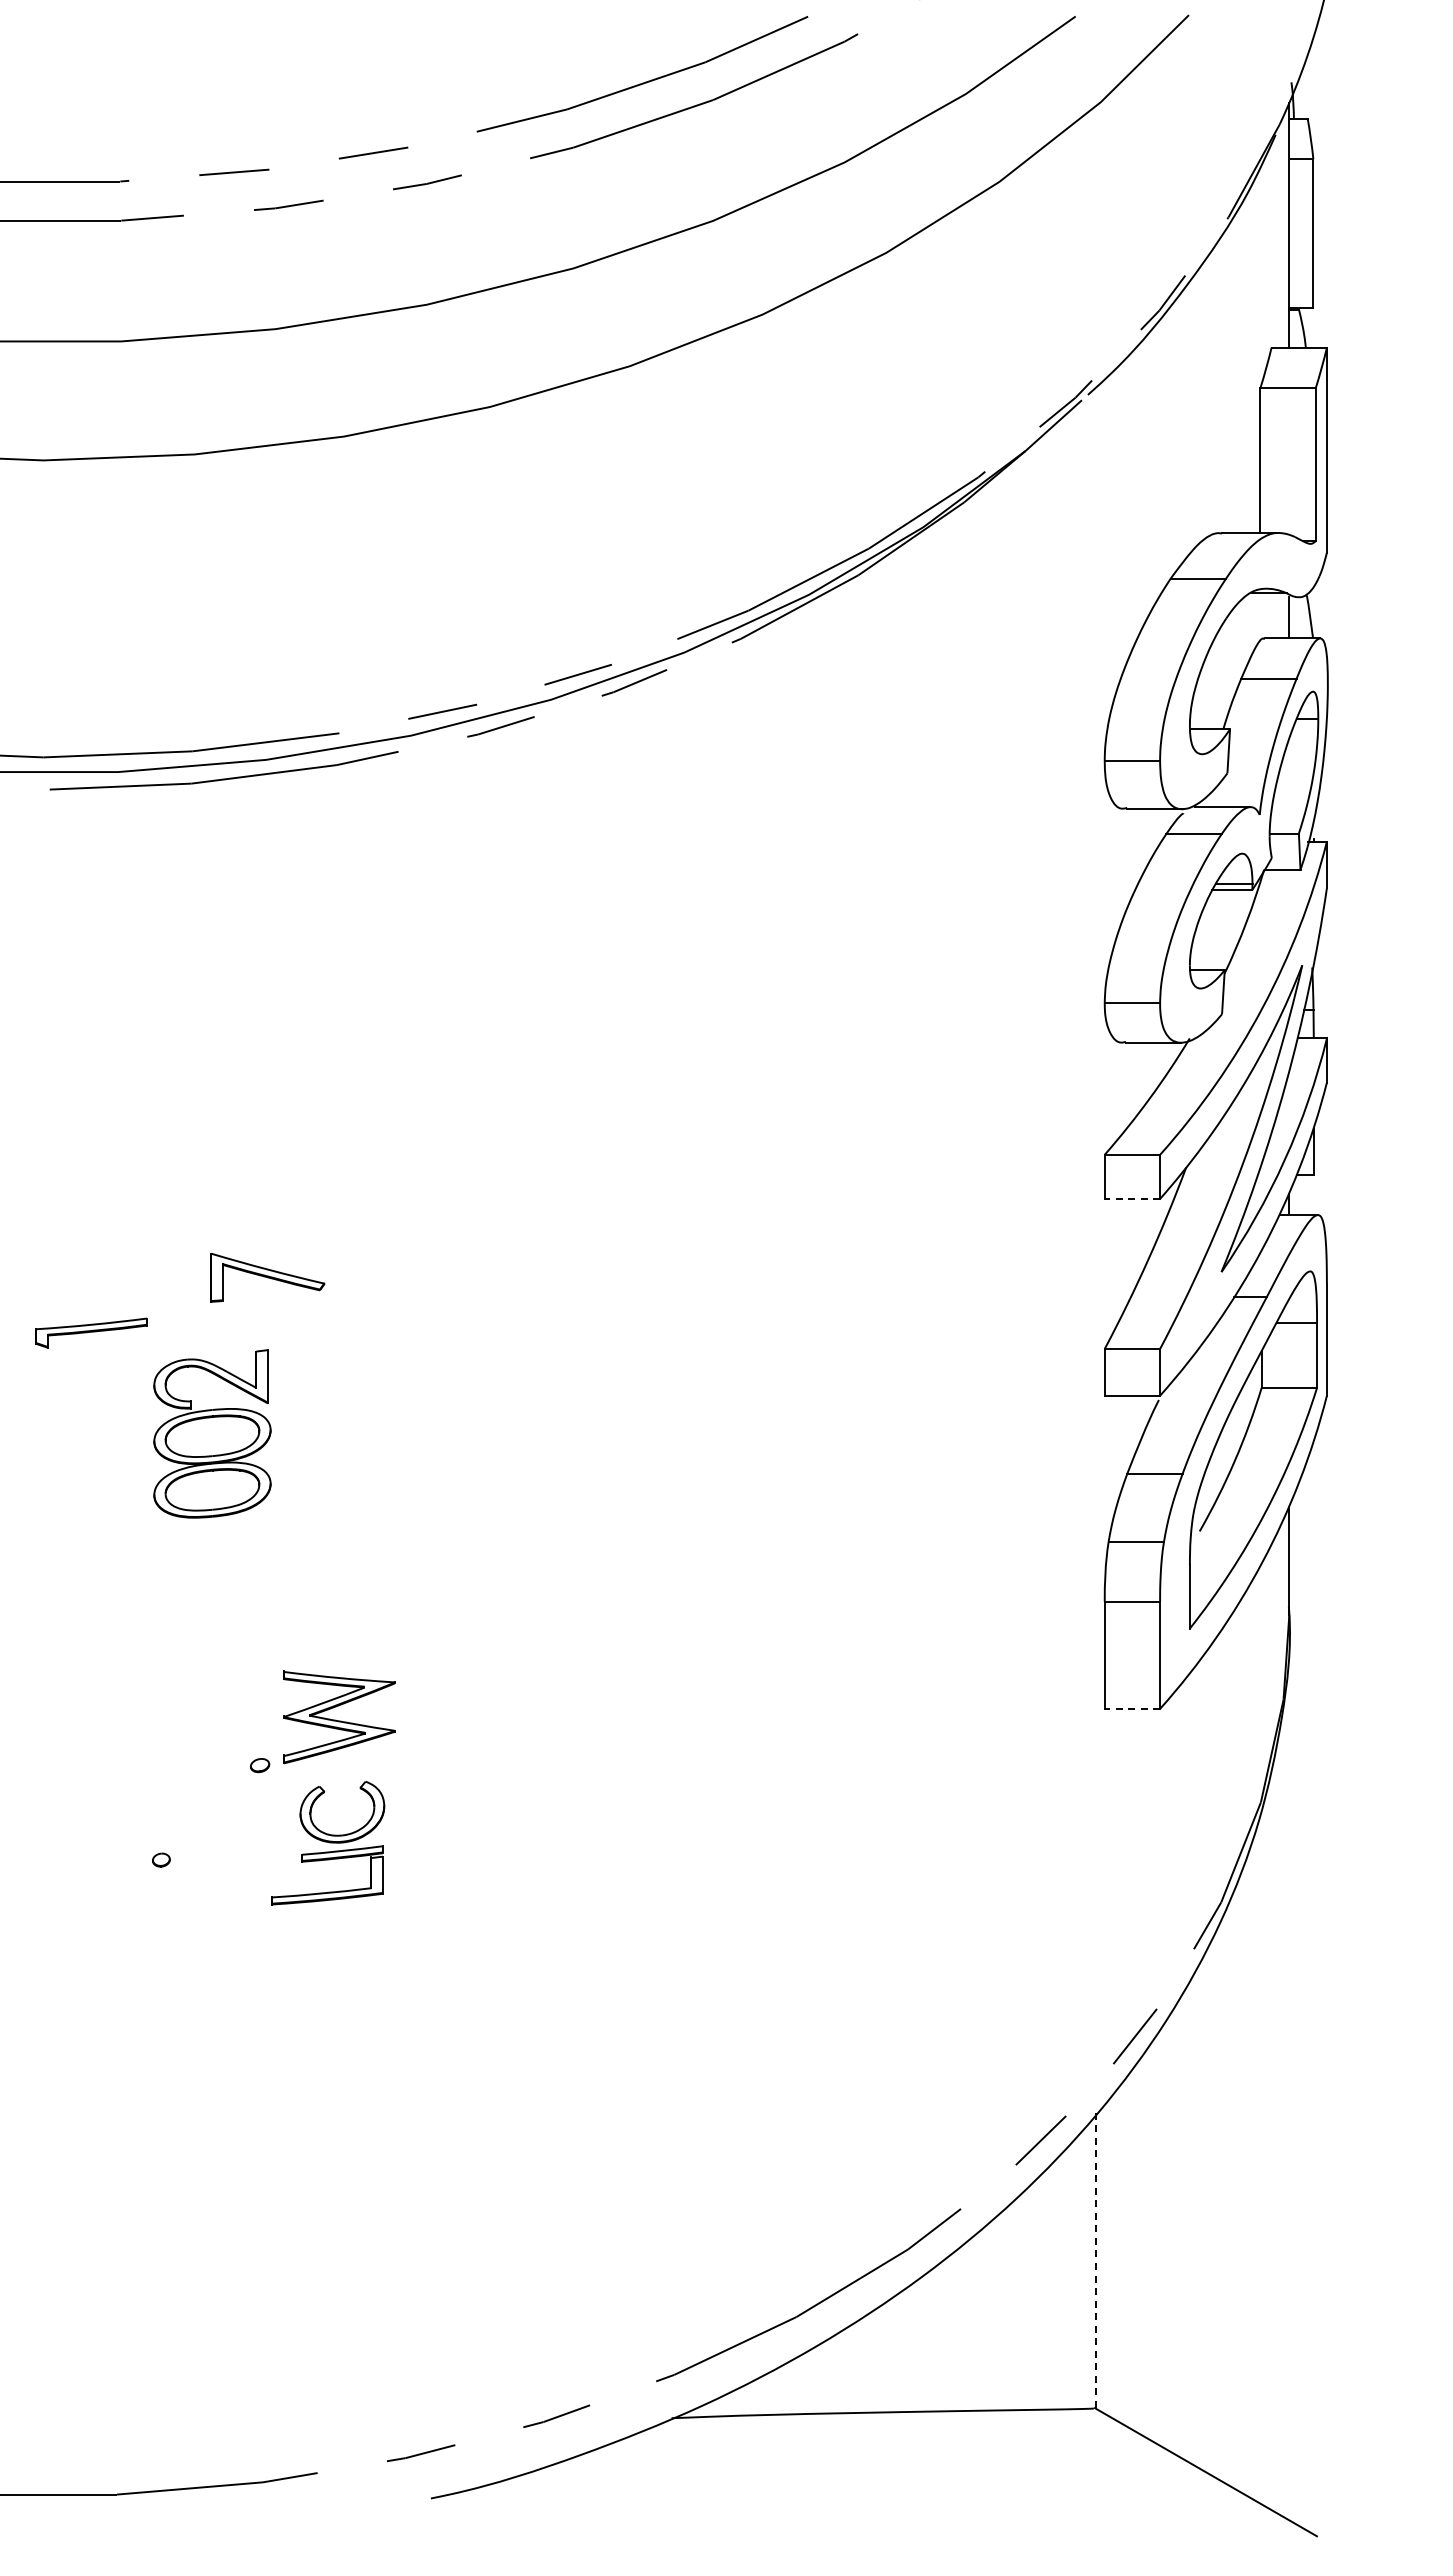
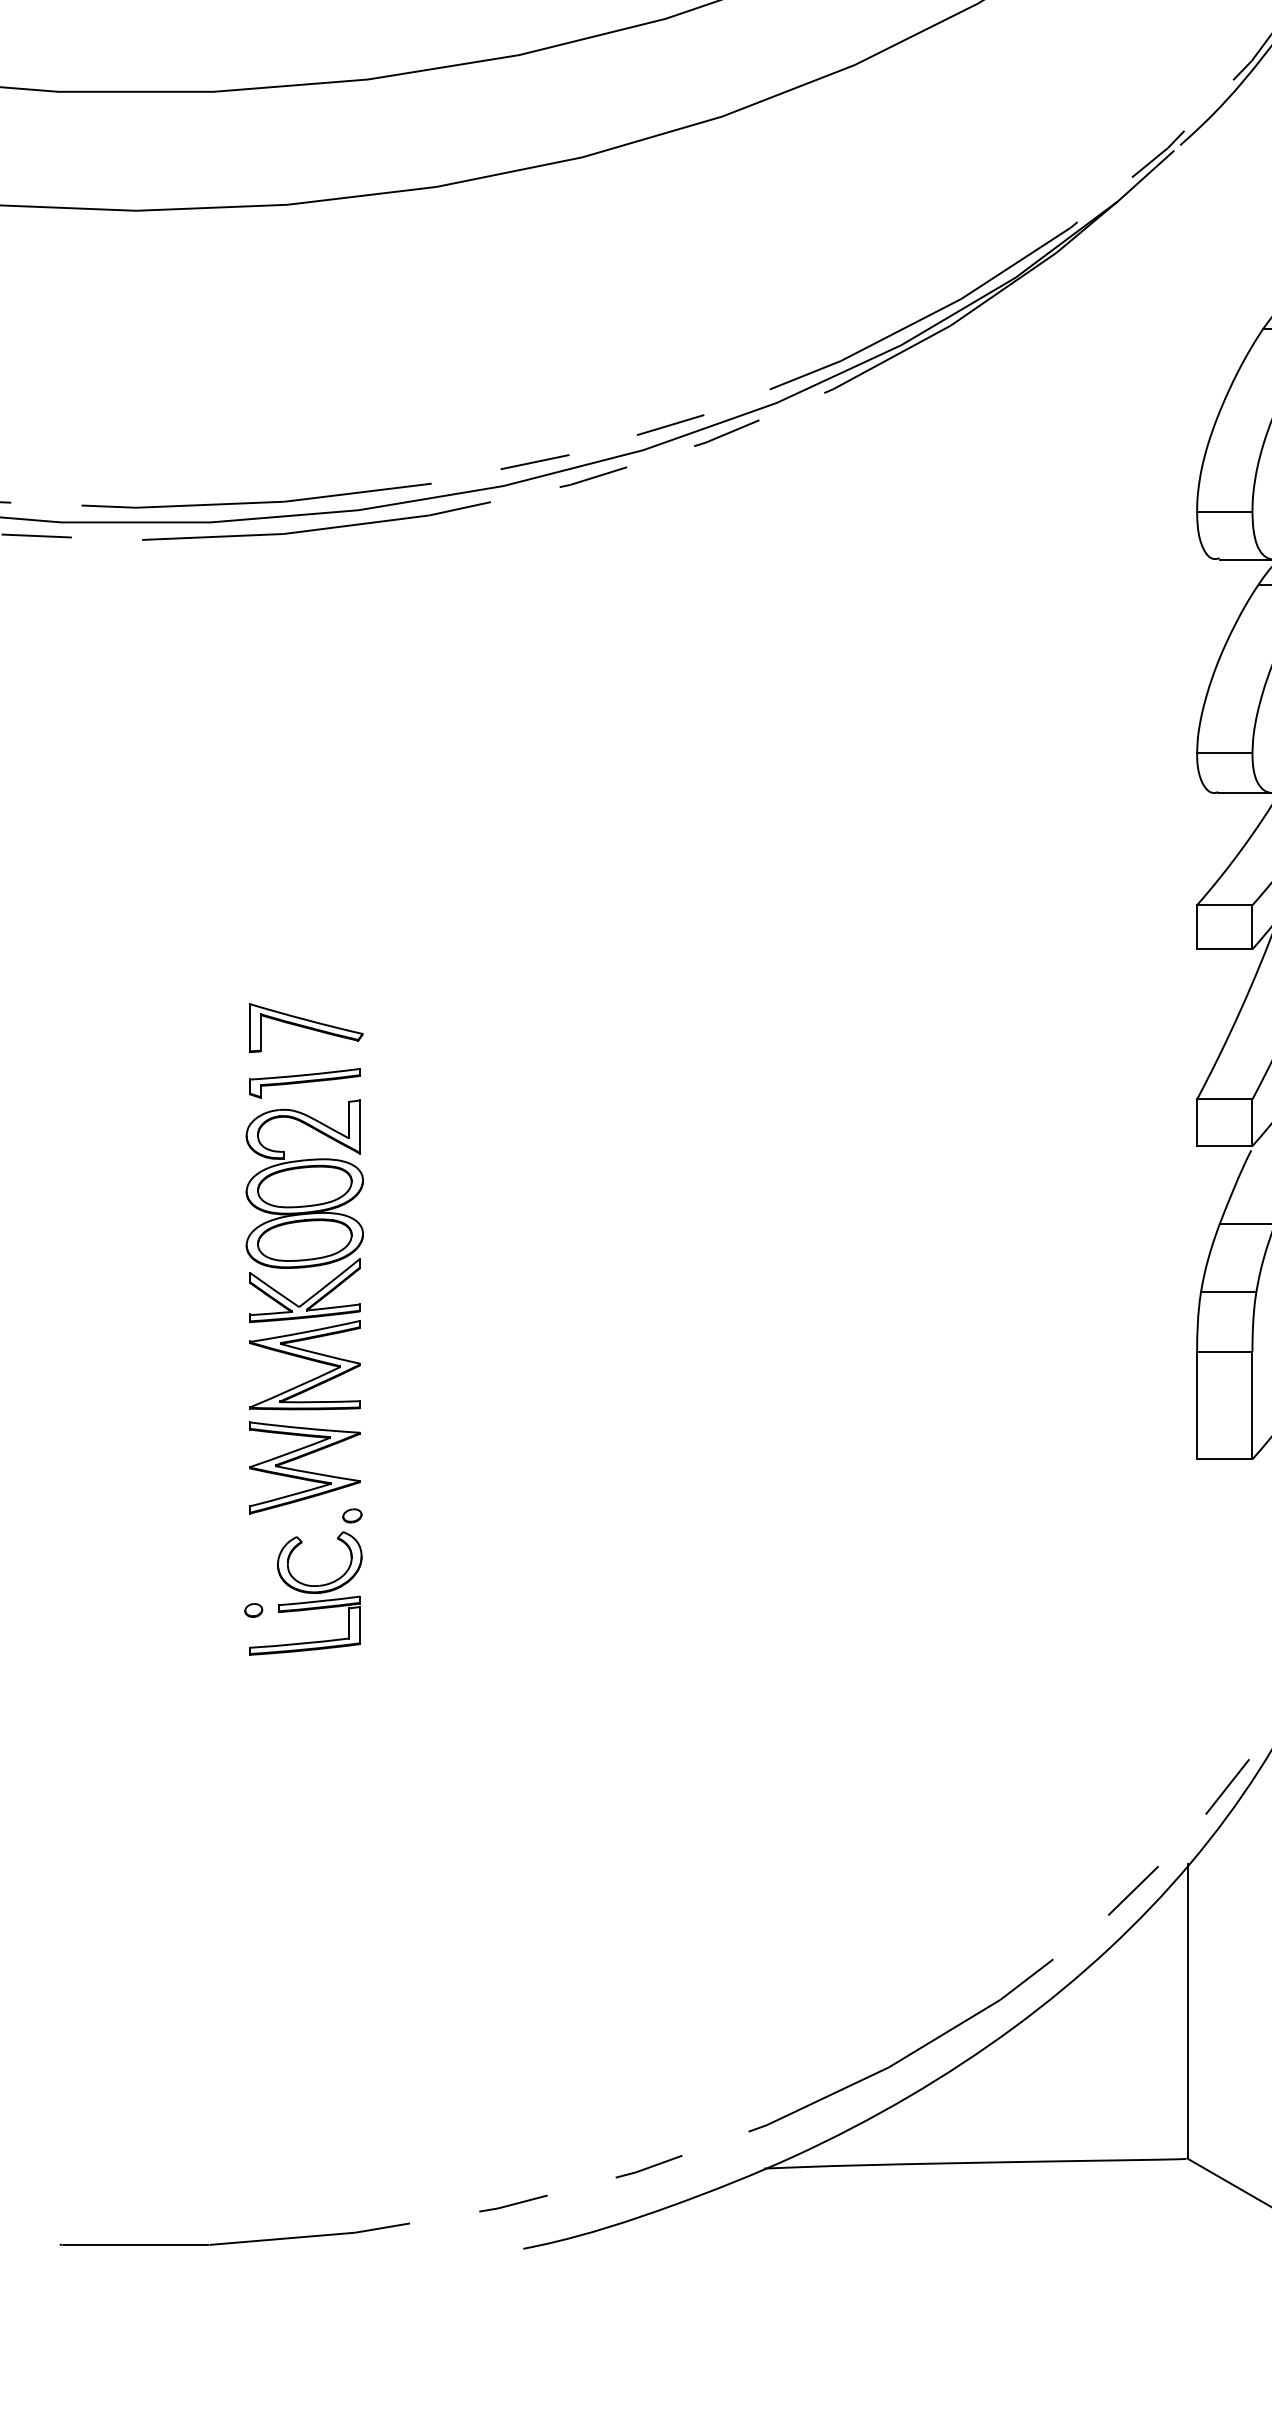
line: (1132, 1198) -> (1224, 948), dashed -> solid
part: (267, 1277) -> (305, 1027), moved
part: (91, 1332) -> (304, 1082), moved
part: (212, 1583) -> (304, 1333), added
line: (1132, 1708) -> (1224, 1458), dashed -> solid
part: (339, 1717) -> (304, 1467), moved
part: (328, 1843) -> (305, 1593), moved
line: (1095, 2260) -> (1187, 2010), dashed -> solid

